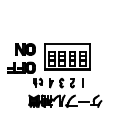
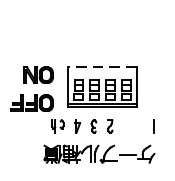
line: (66, 44) -> (101, 67), solid -> dashed
line: (82, 82) -> (153, 125), moved

